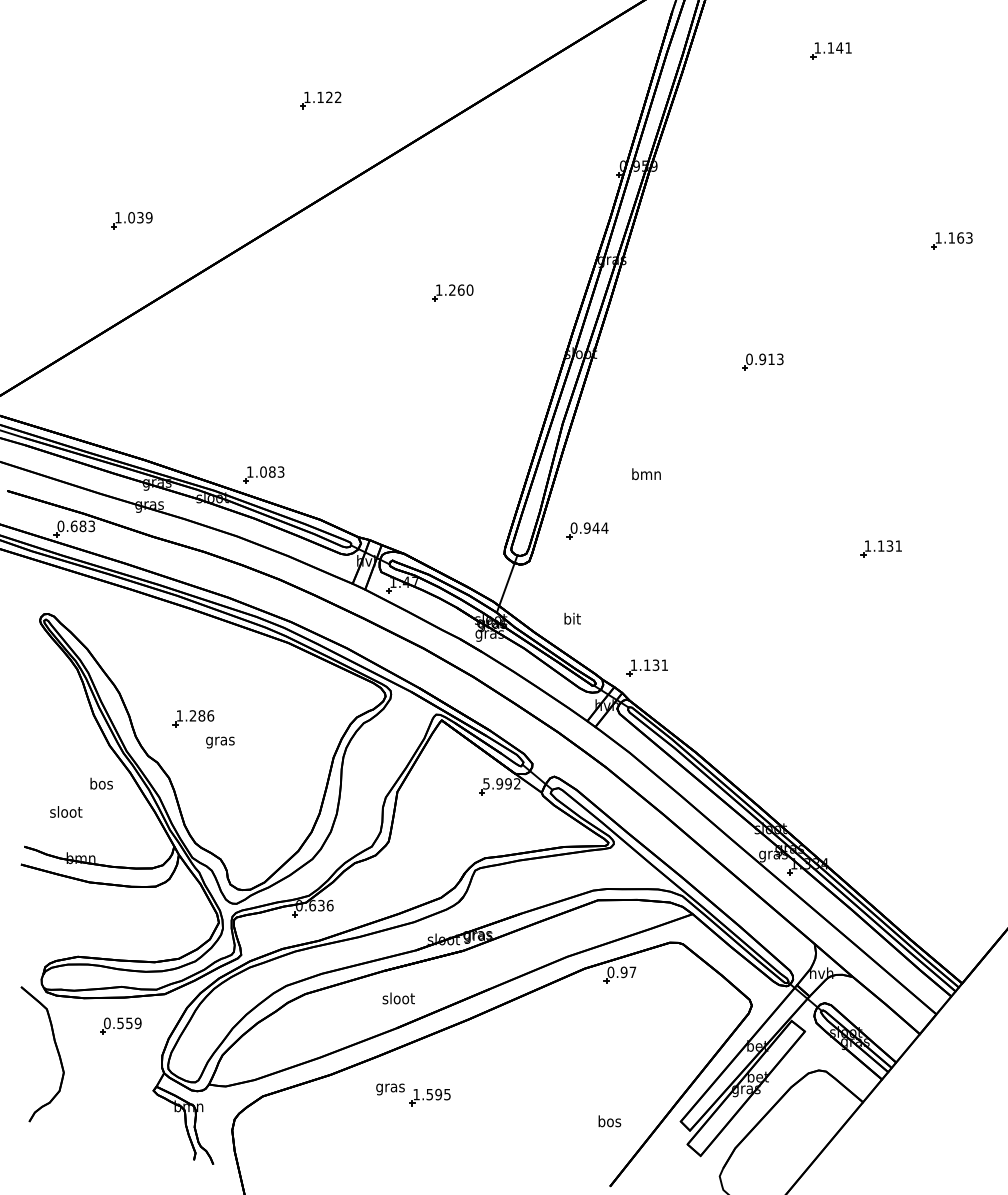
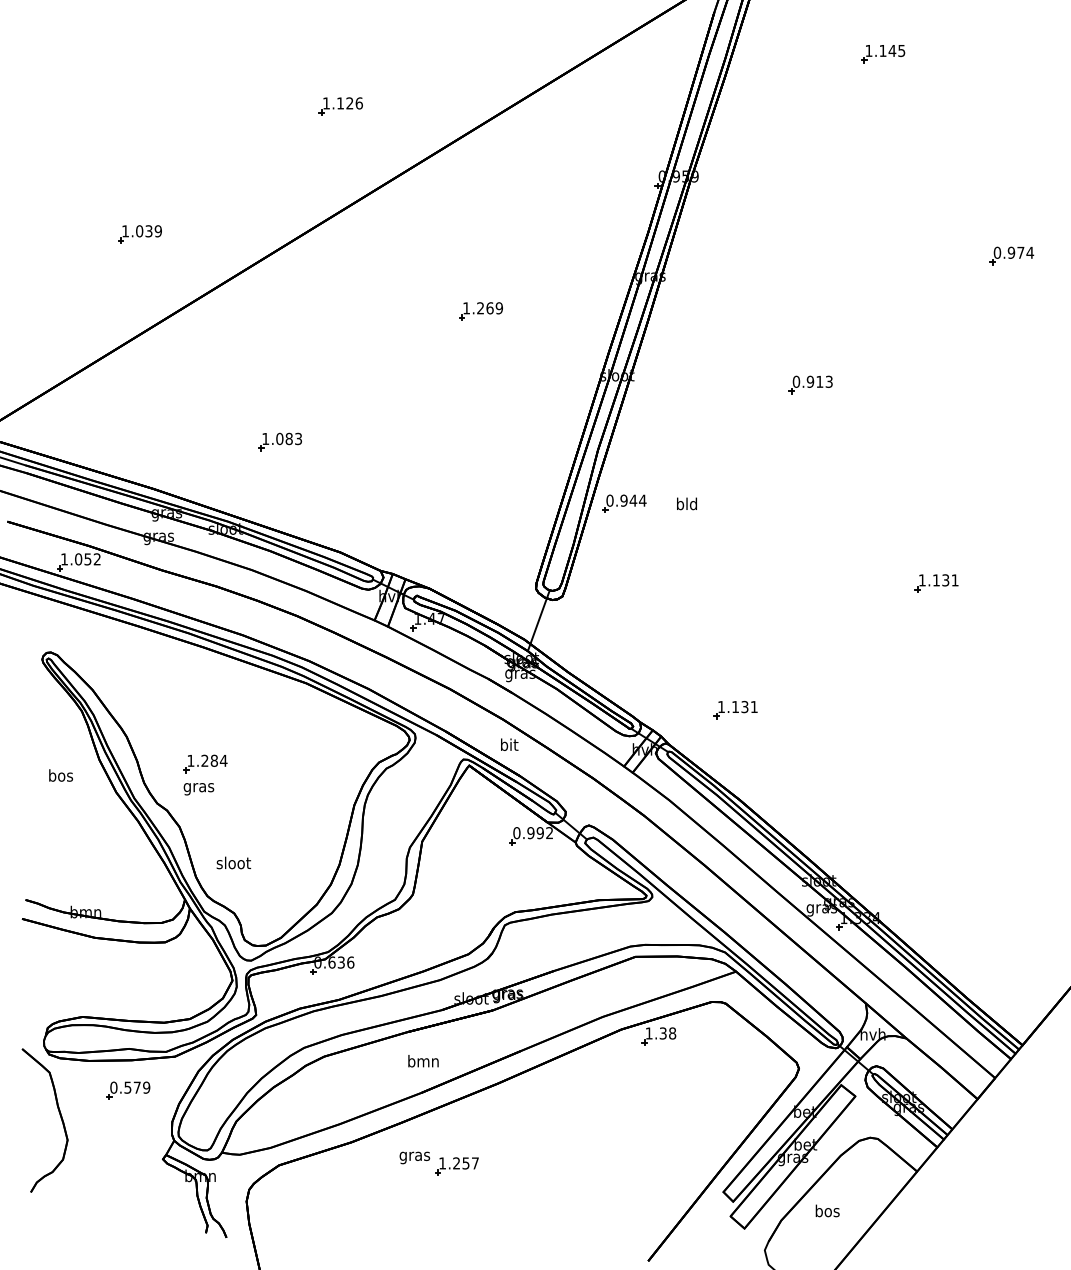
text: (848, 47) -> (901, 50), 1.141 -> 1.145
text: (337, 97) -> (358, 103), 1.122 -> 1.126
text: (954, 237) -> (1014, 252), 1.163 -> 0.974
text: (469, 289) -> (498, 307), 1.260 -> 1.269
part: (263, 474) -> (279, 441), moved
text: (646, 474) -> (686, 504), bmn -> bld
text: (76, 526) -> (81, 559), 0.683 -> 1.052
part: (587, 530) -> (624, 503), moved
text: (572, 618) -> (509, 744), moved
part: (646, 667) -> (734, 709), moved
text: (210, 715) -> (223, 760), 1.286 -> 1.284
text: (220, 742) -> (199, 789), moved
text: (101, 783) -> (60, 775), moved
text: (486, 783) -> (516, 832), 5.992 -> 0.992
text: (66, 811) -> (234, 862), moved
text: (621, 972) -> (660, 1033), 0.97 -> 1.38
text: (398, 998) -> (423, 1061), sloot -> bmn
text: (129, 1023) -> (137, 1087), 0.559 -> 0.579
text: (438, 1094) -> (465, 1163), 1.595 -> 1.257
text: (609, 1121) -> (827, 1211), moved

